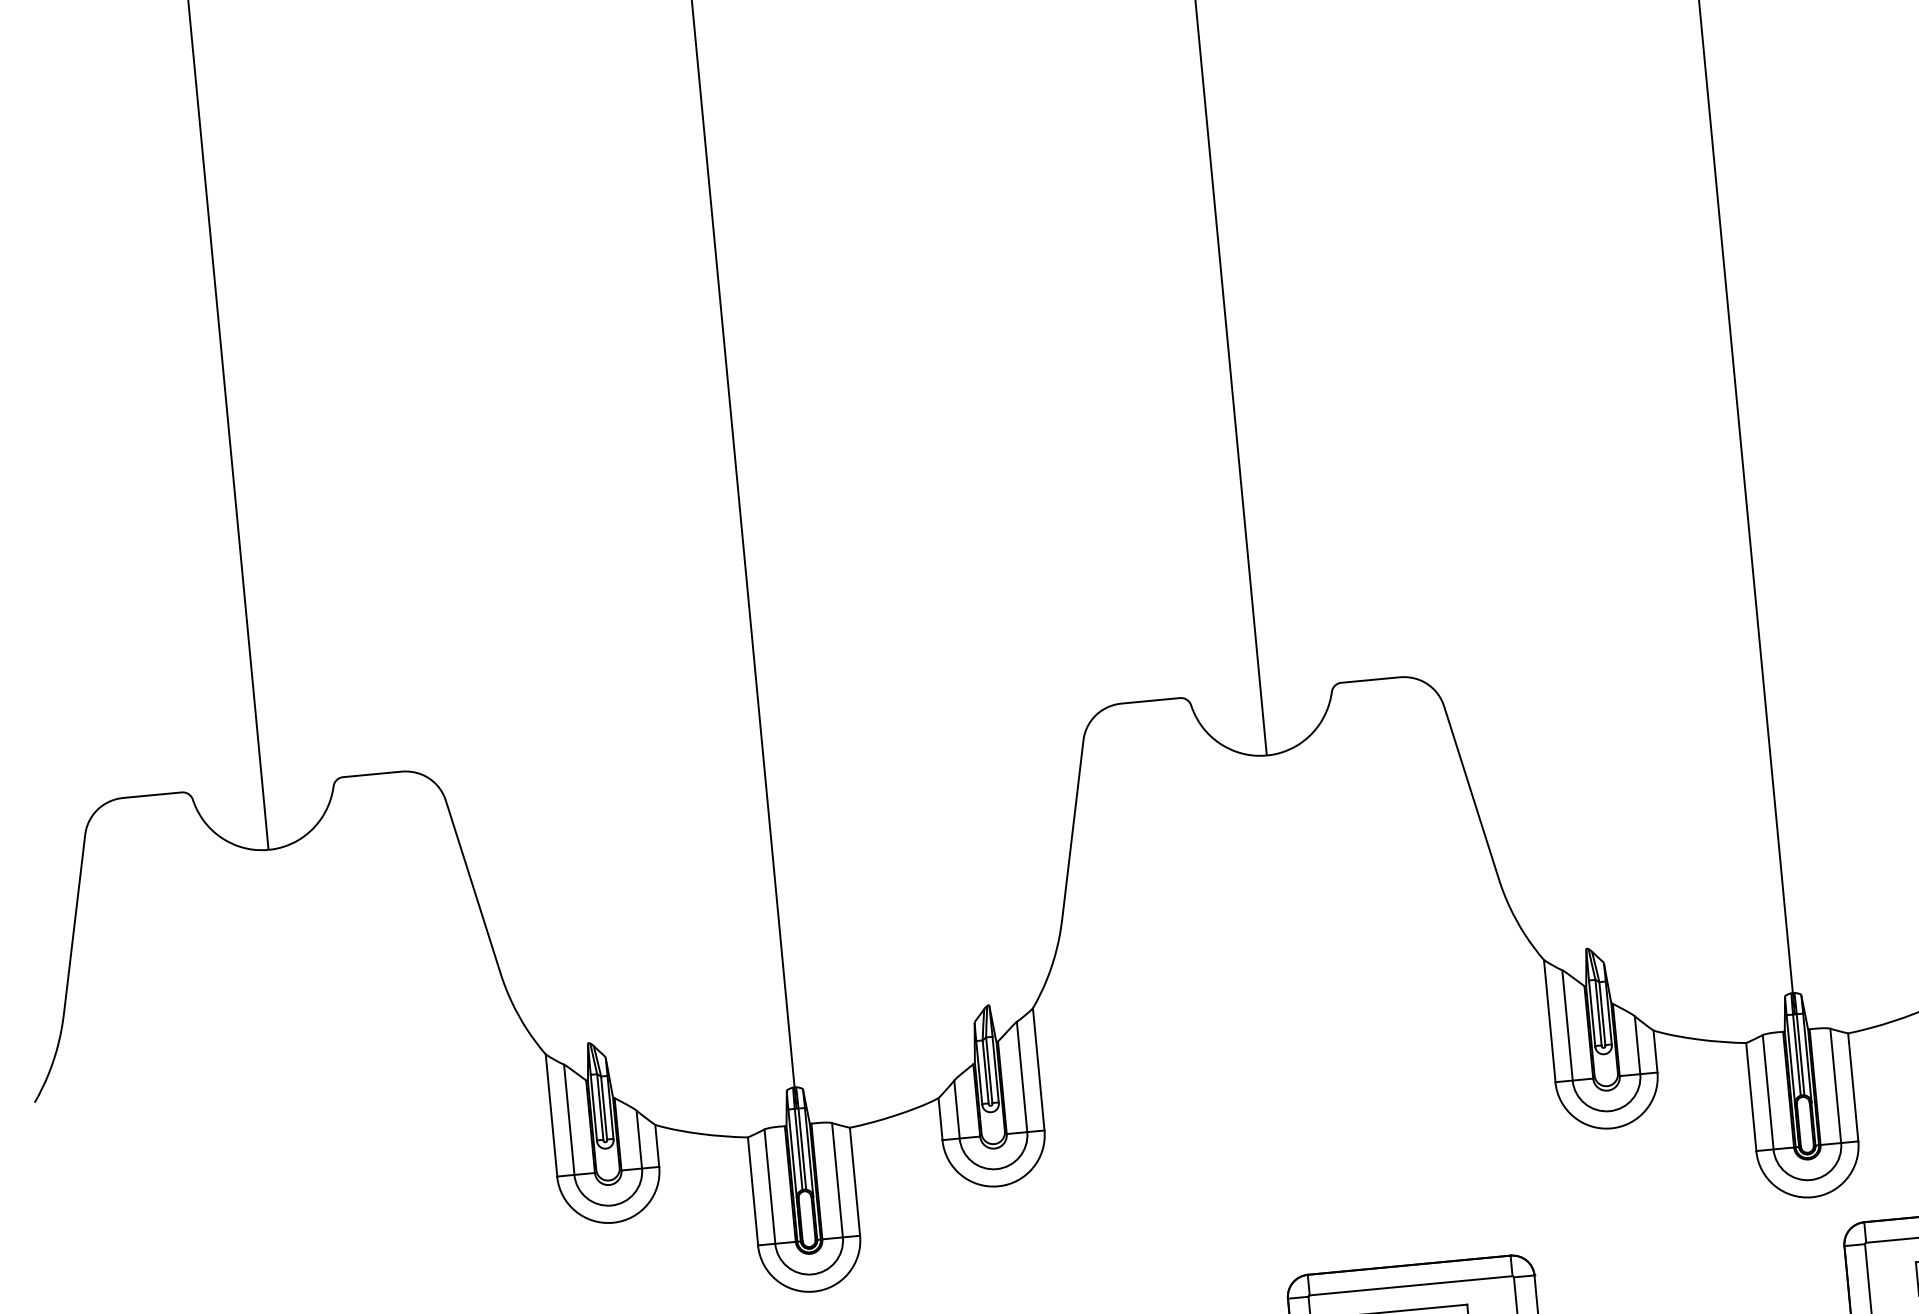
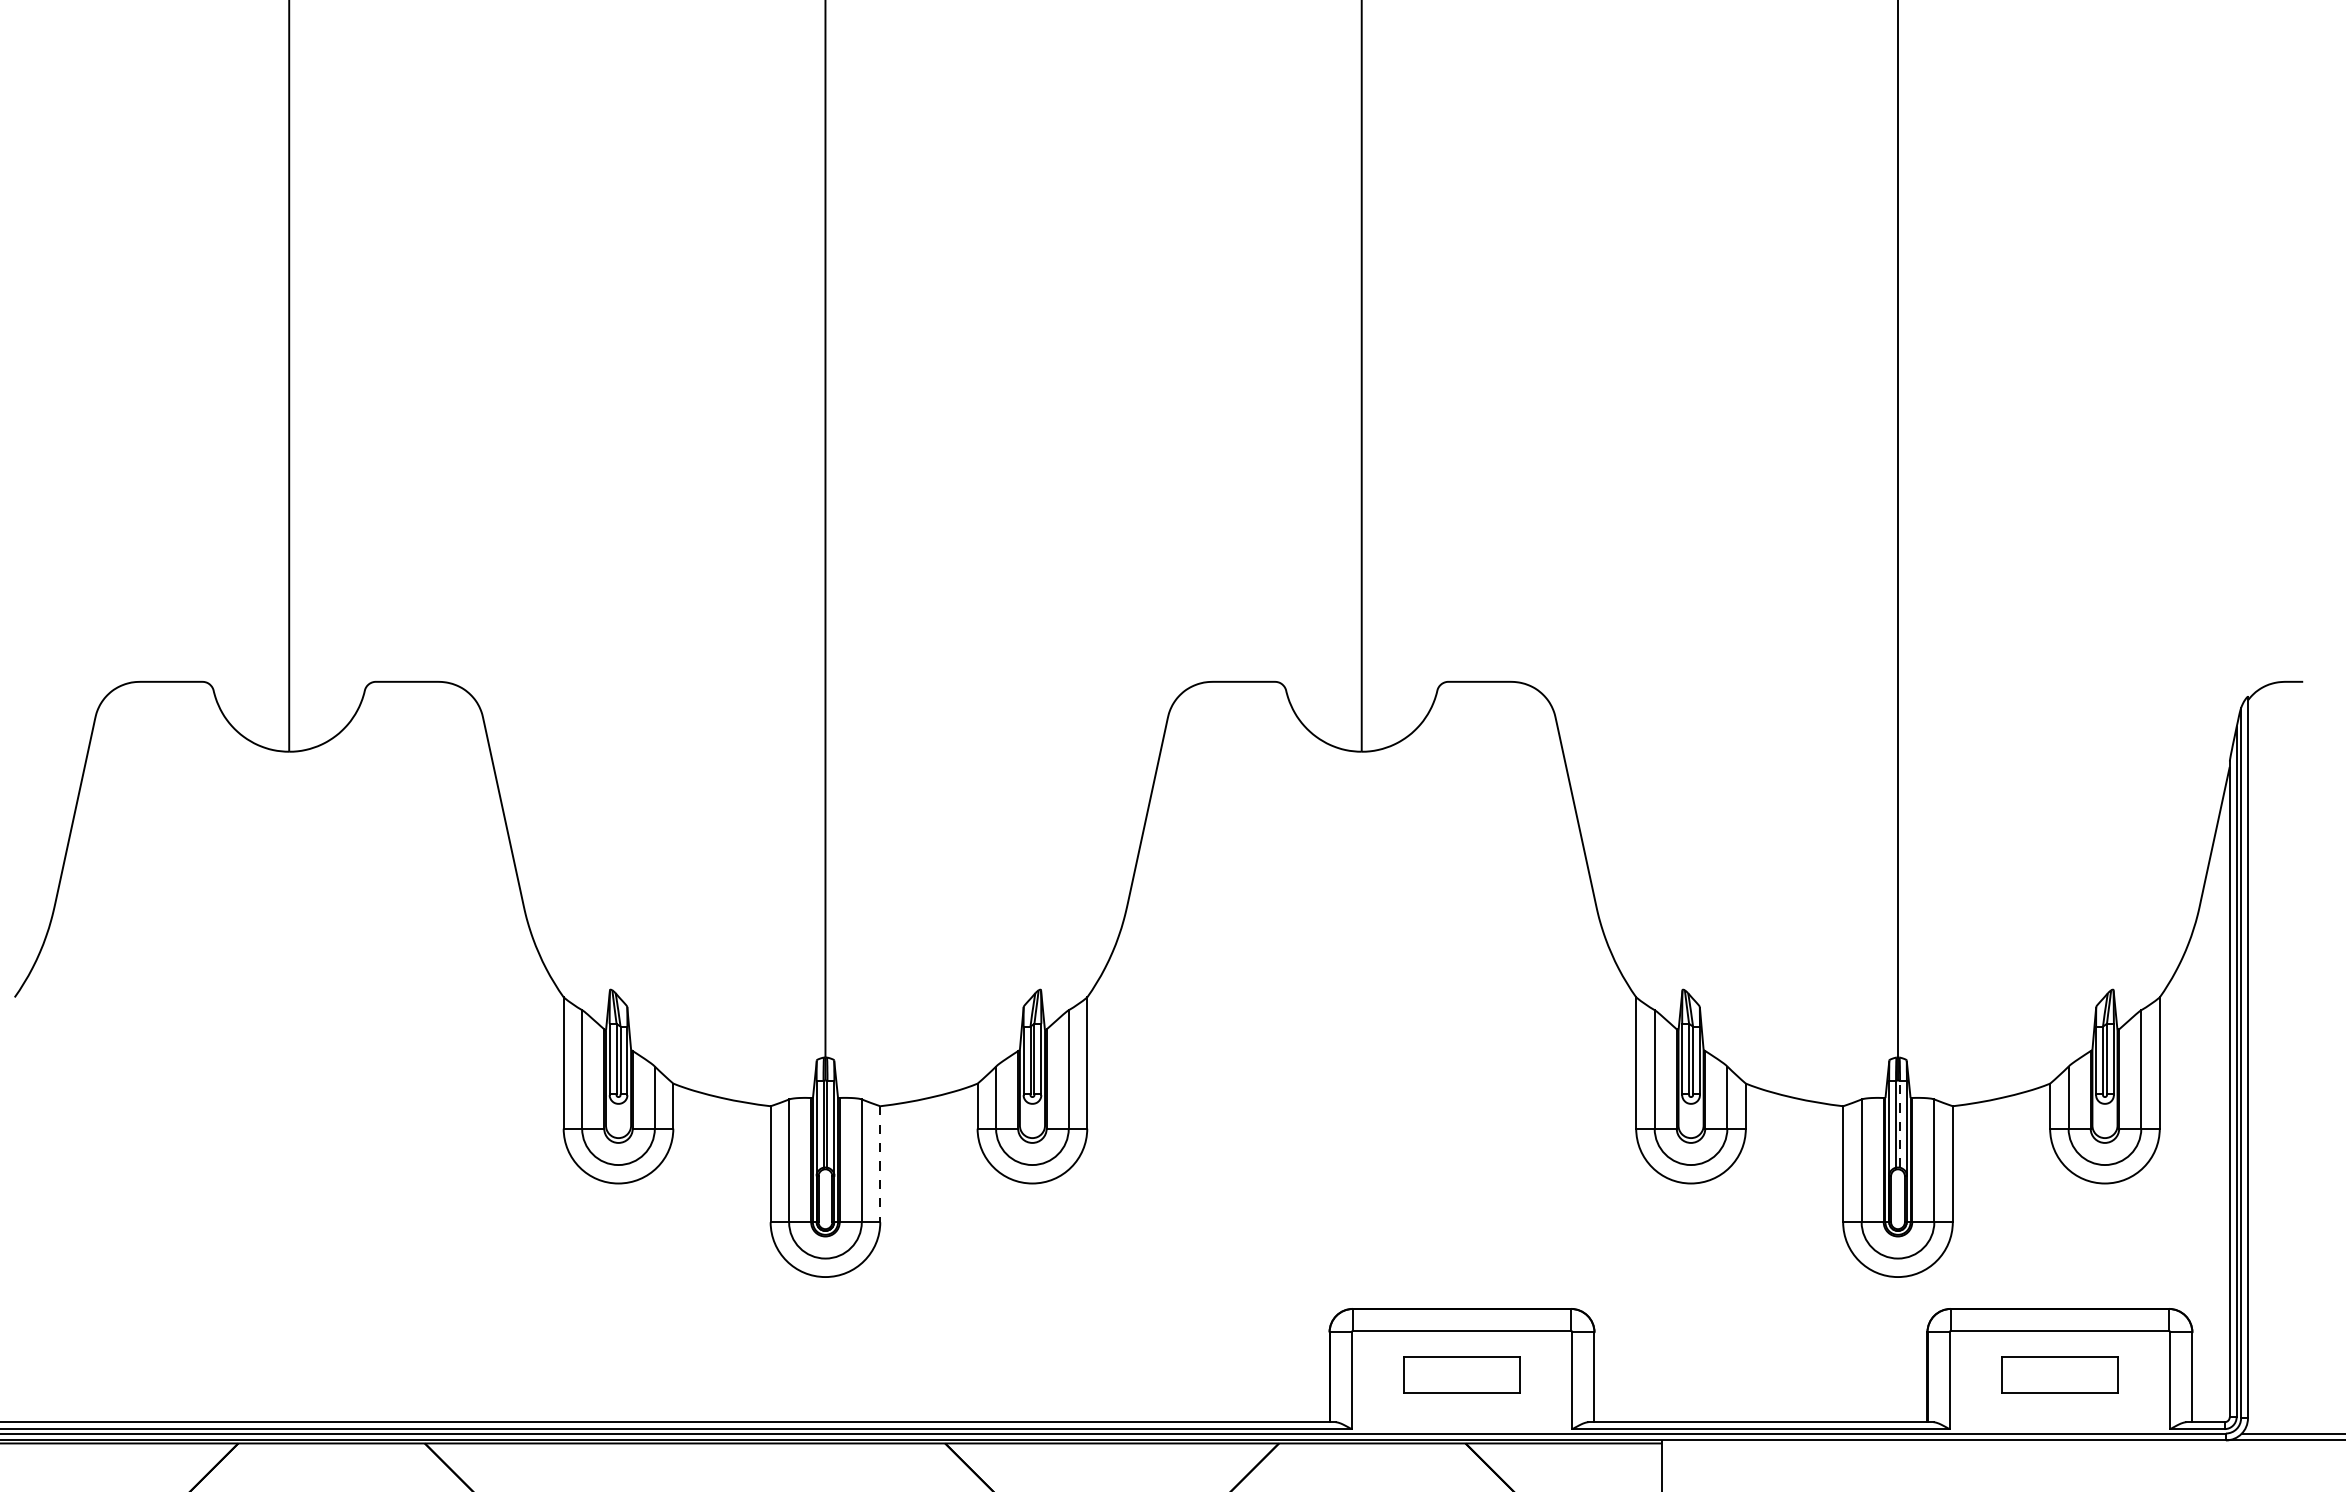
line: (1801, 1055) -> (1900, 1124), solid -> dashed
line: (855, 1182) -> (880, 1164), solid -> dashed

